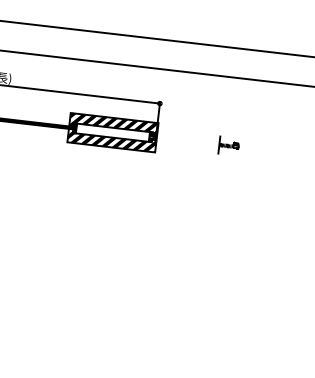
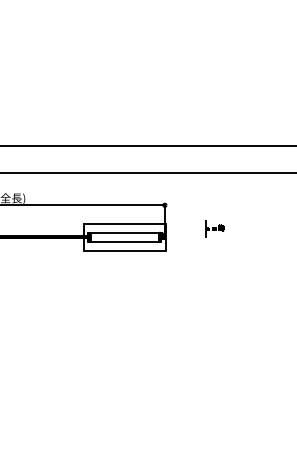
hatch: (112, 132) -> (124, 236), removed
part: (228, 145) -> (214, 228), moved

